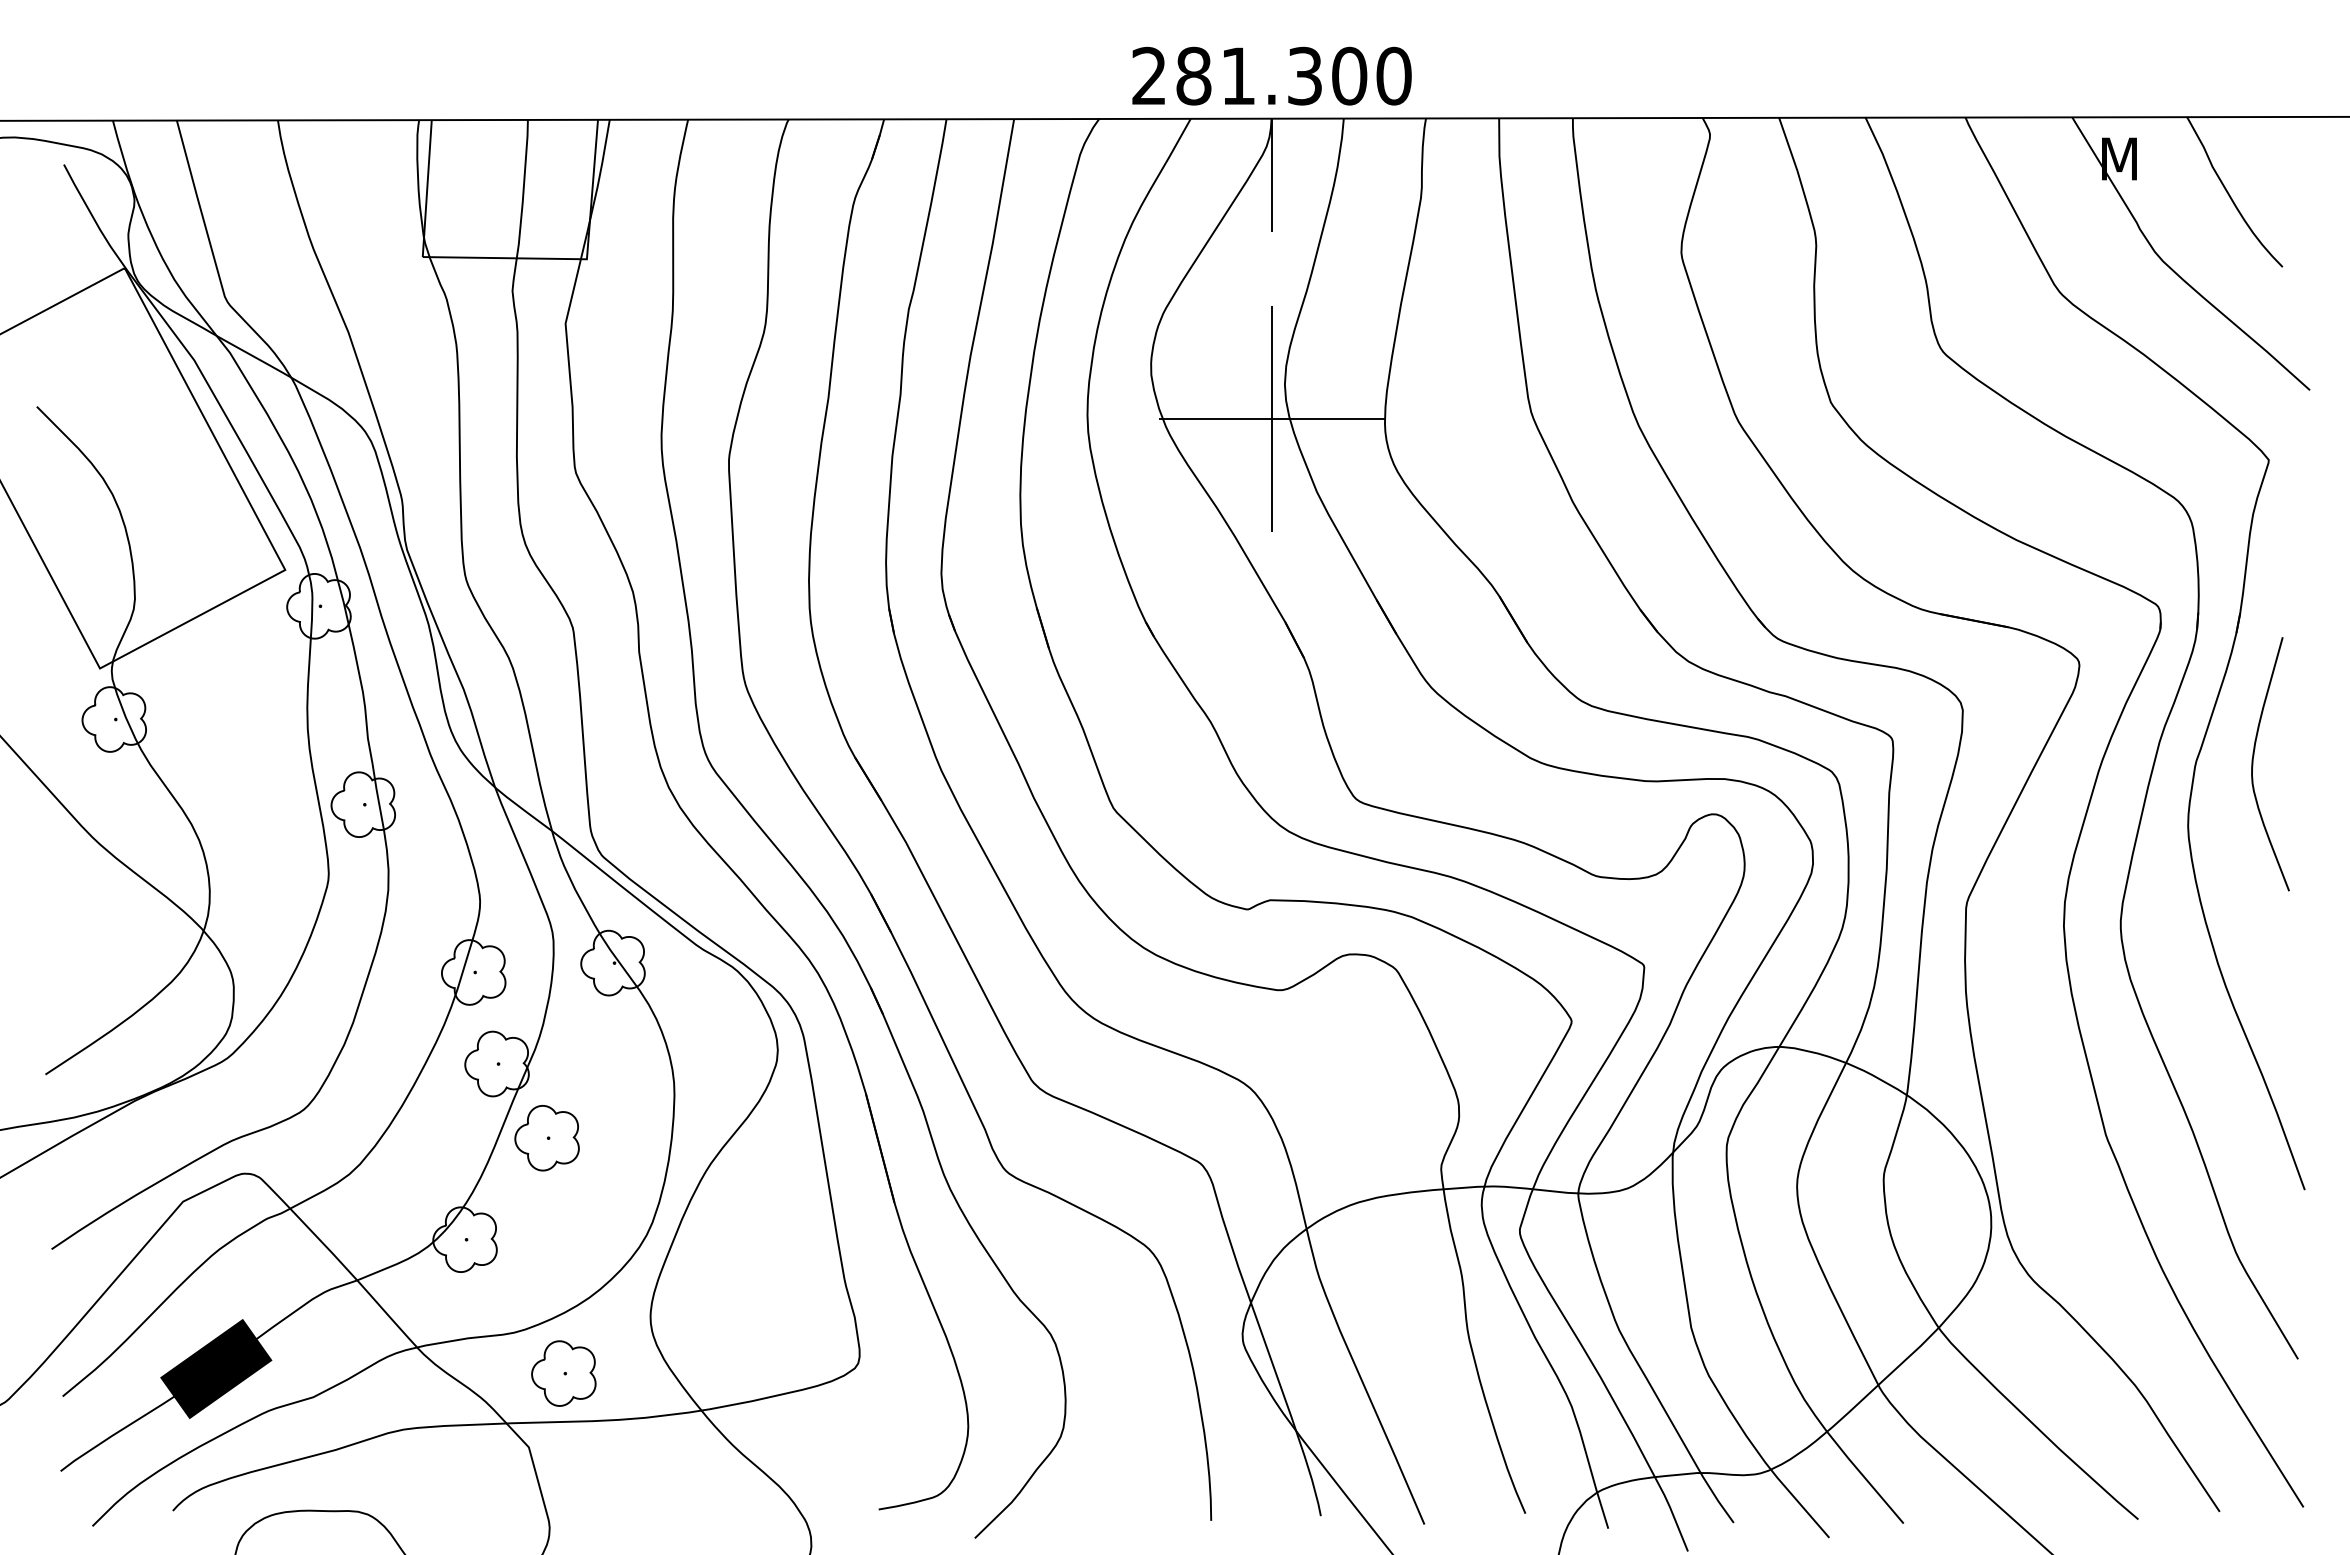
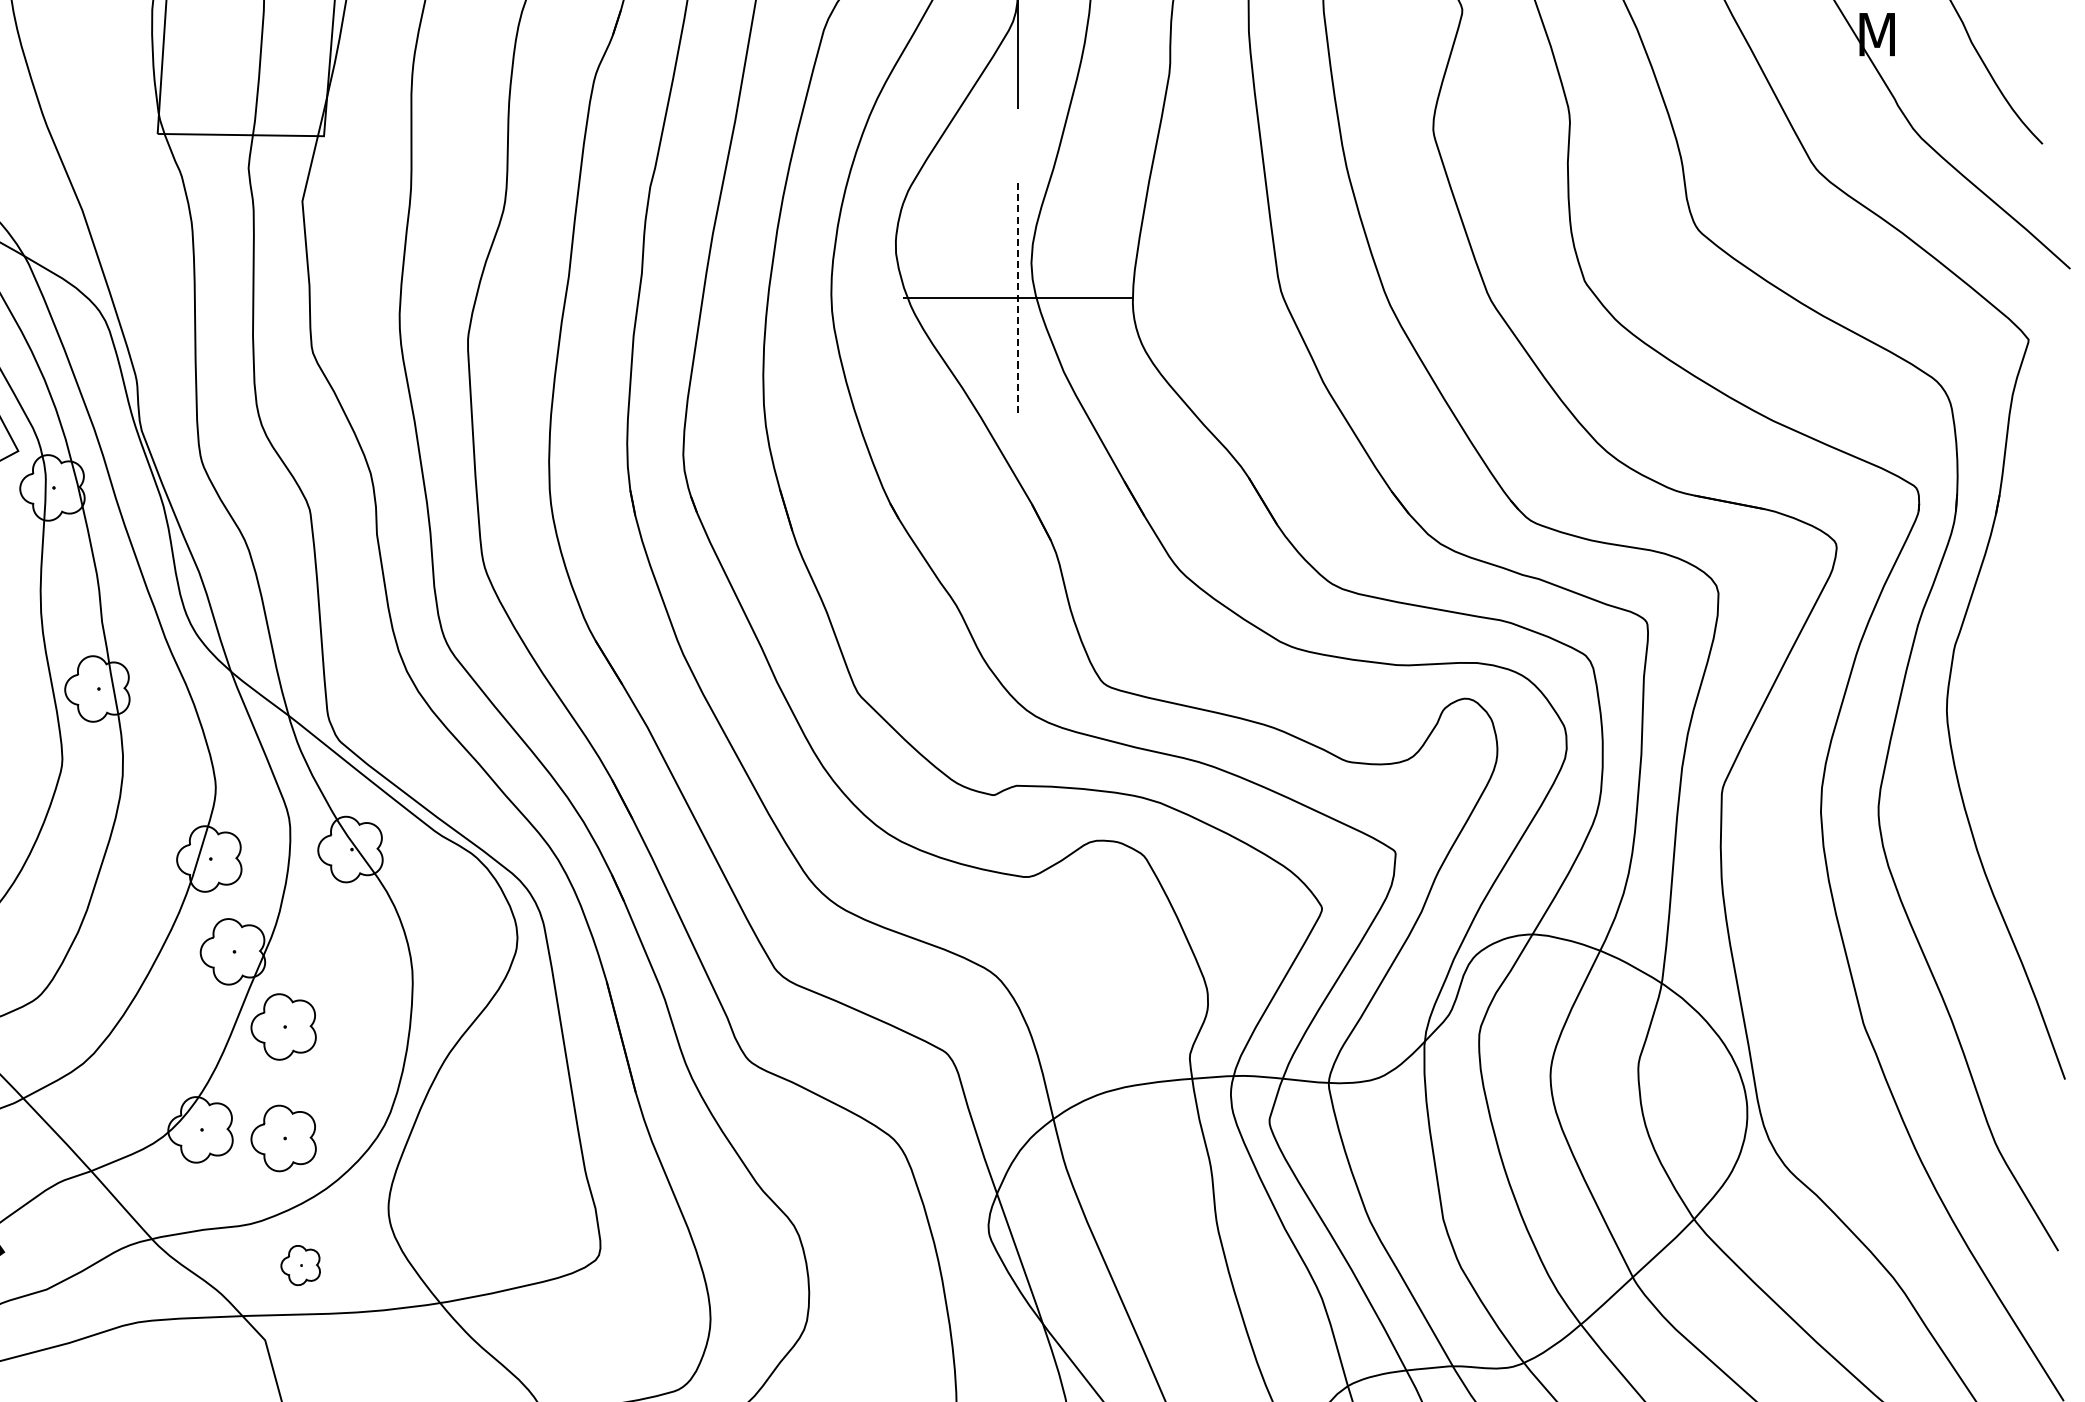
line: (1271, 419) -> (1017, 298), solid -> dashed
curve: (2253, 764) -> (2013, 648), removed
part: (546, 1248) -> (283, 1138), added
part: (563, 1373) -> (300, 1265), size x0.6

